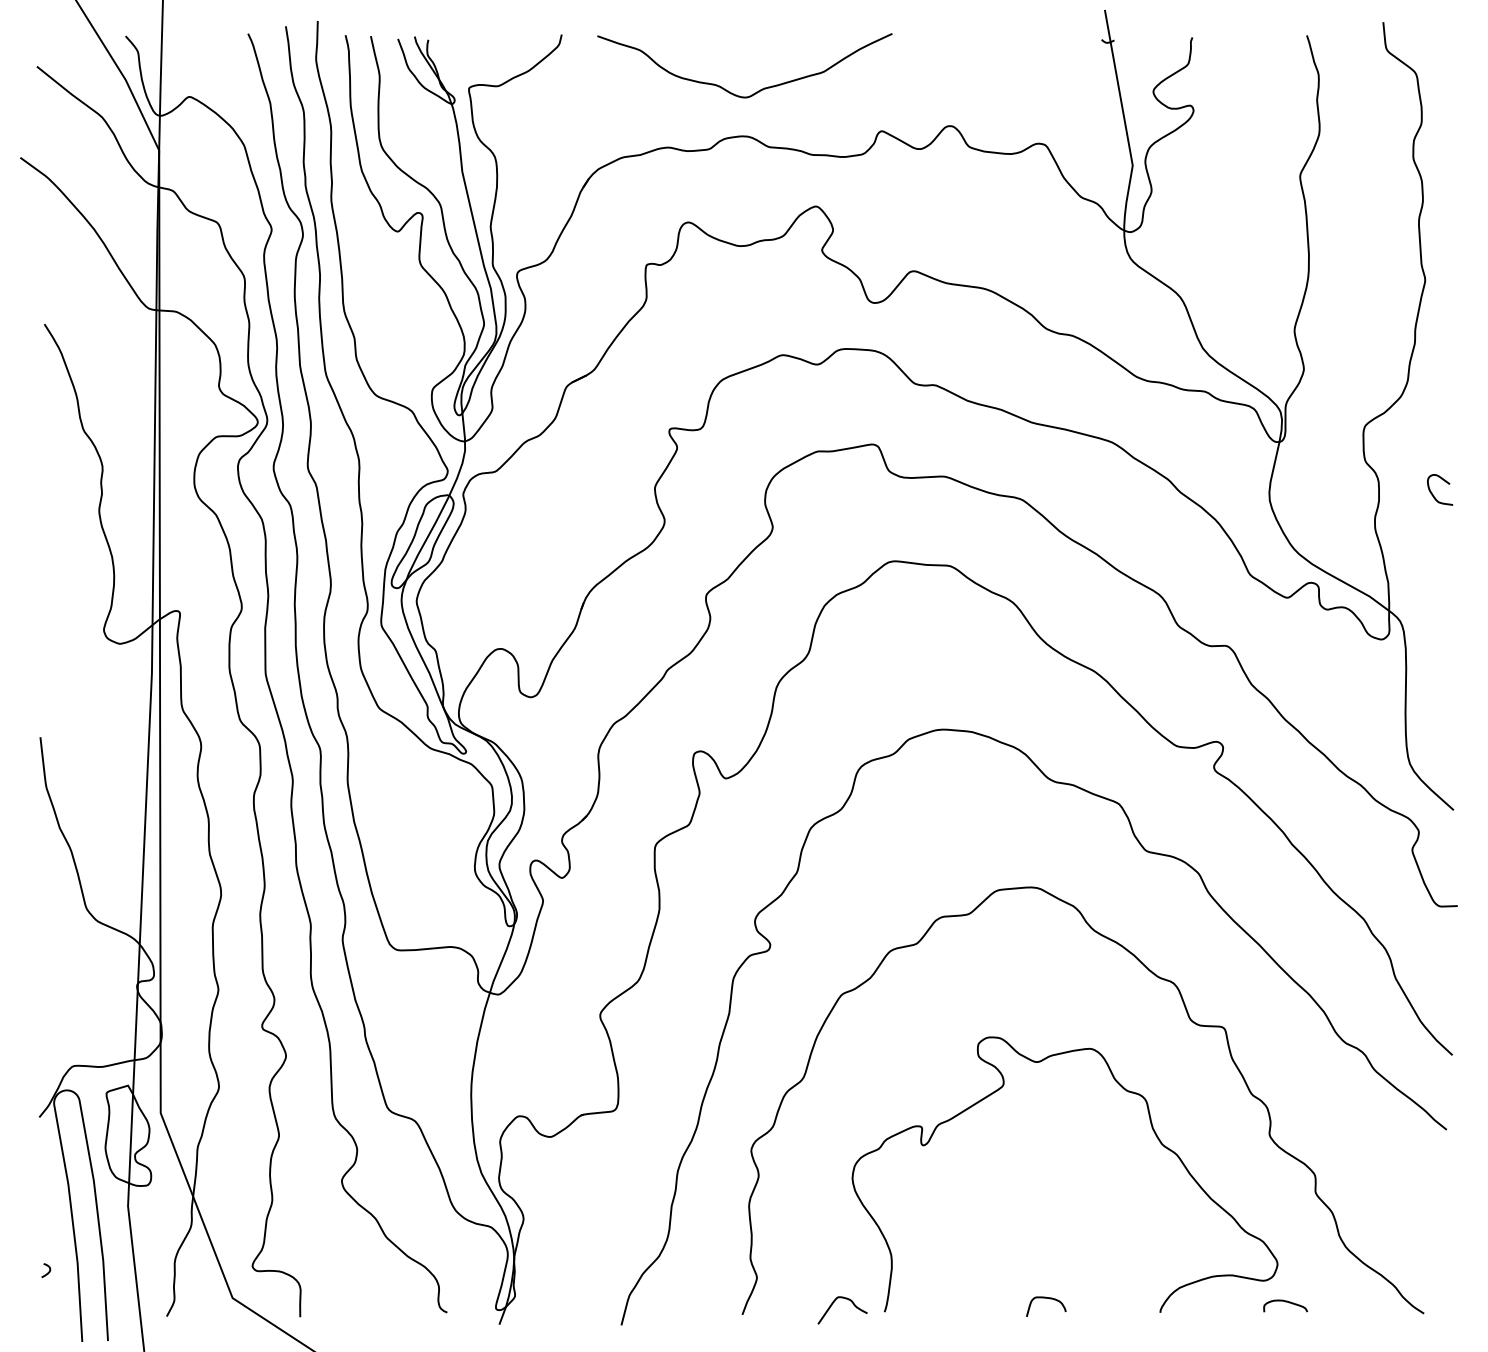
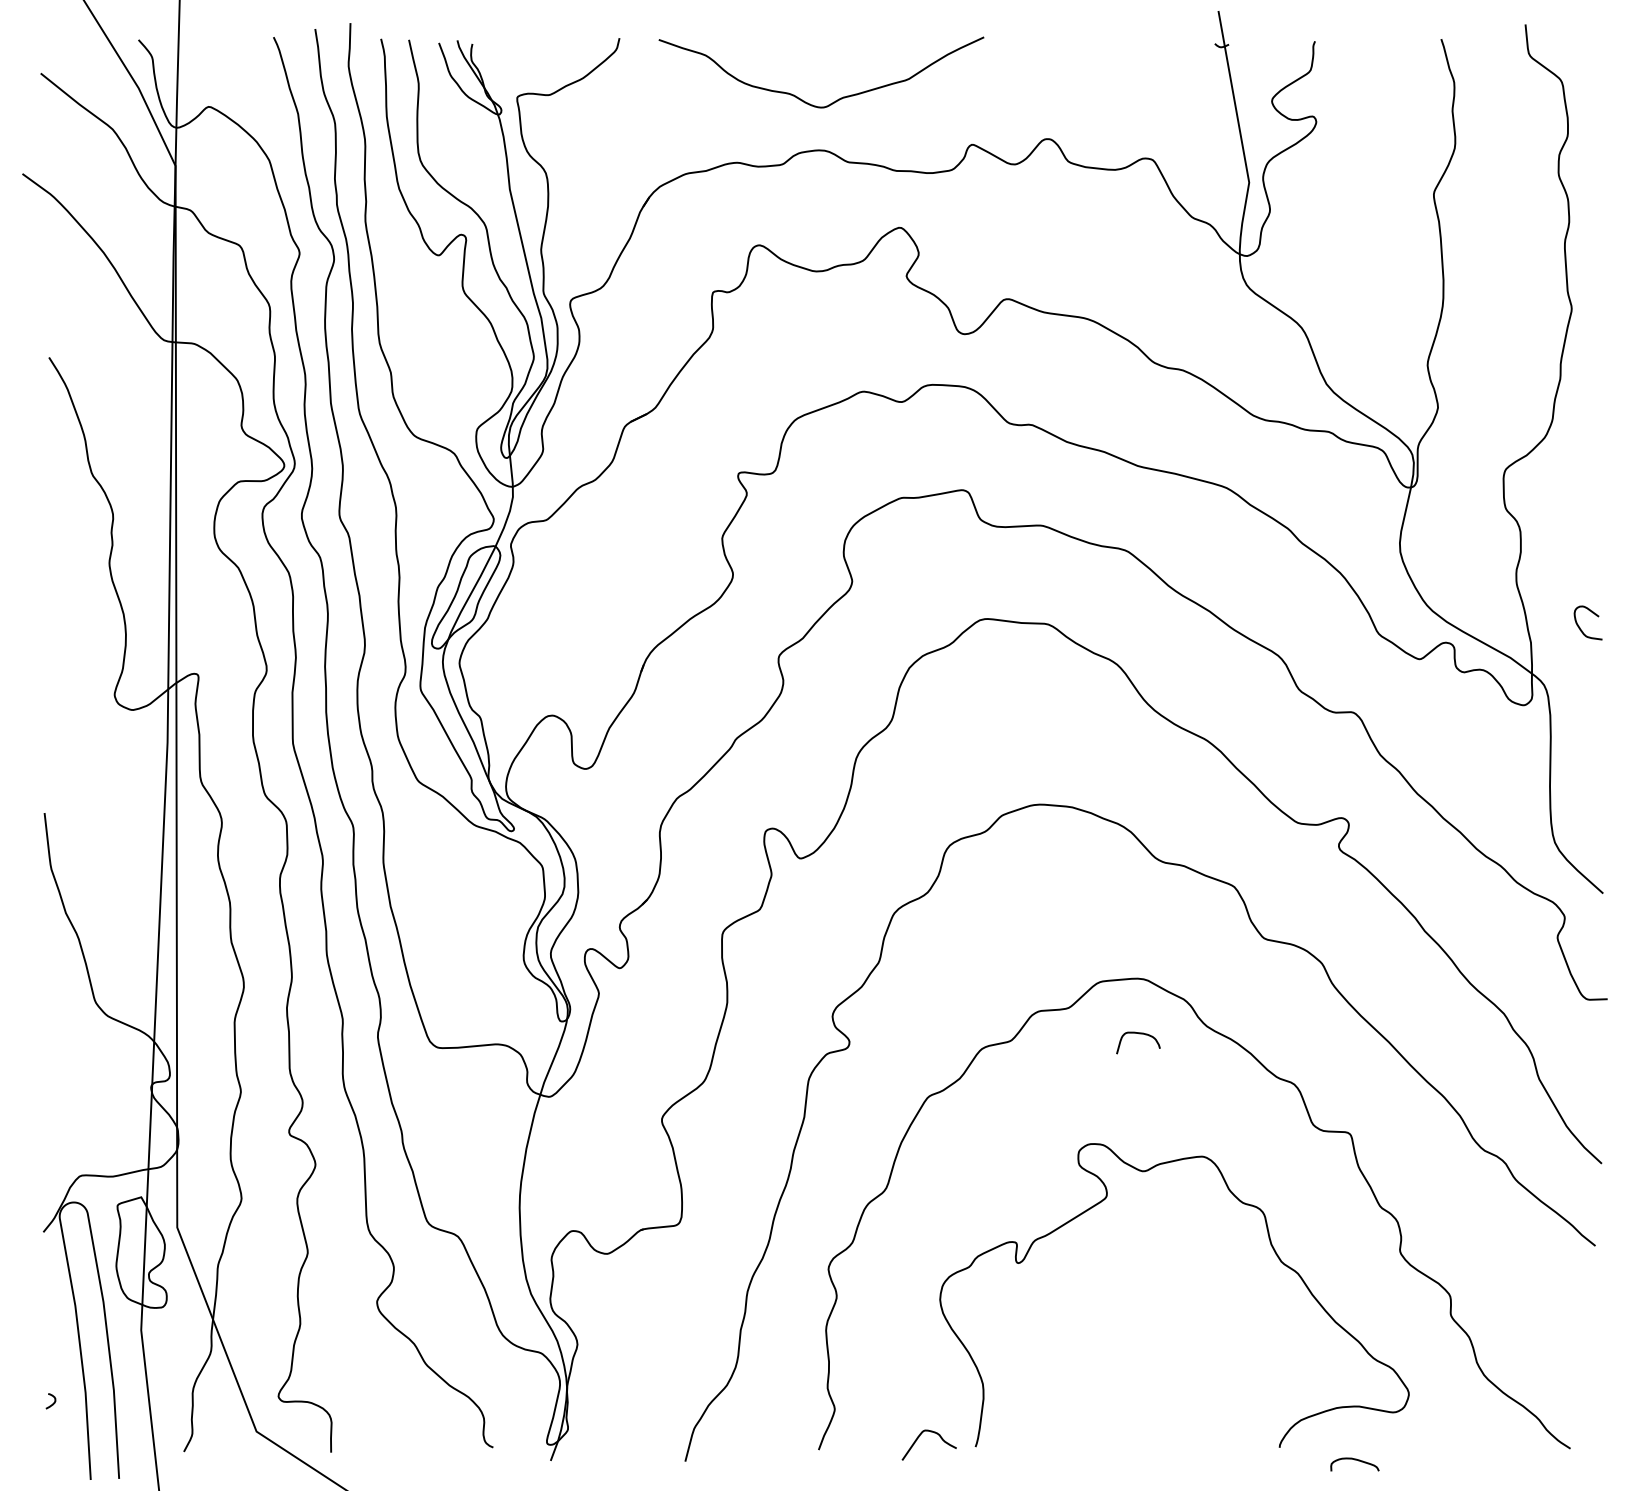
curve: (1432, 492) -> (1579, 625), moved
curve: (1049, 1299) -> (1141, 1034), moved
curve: (1285, 1302) -> (1354, 1460), moved

